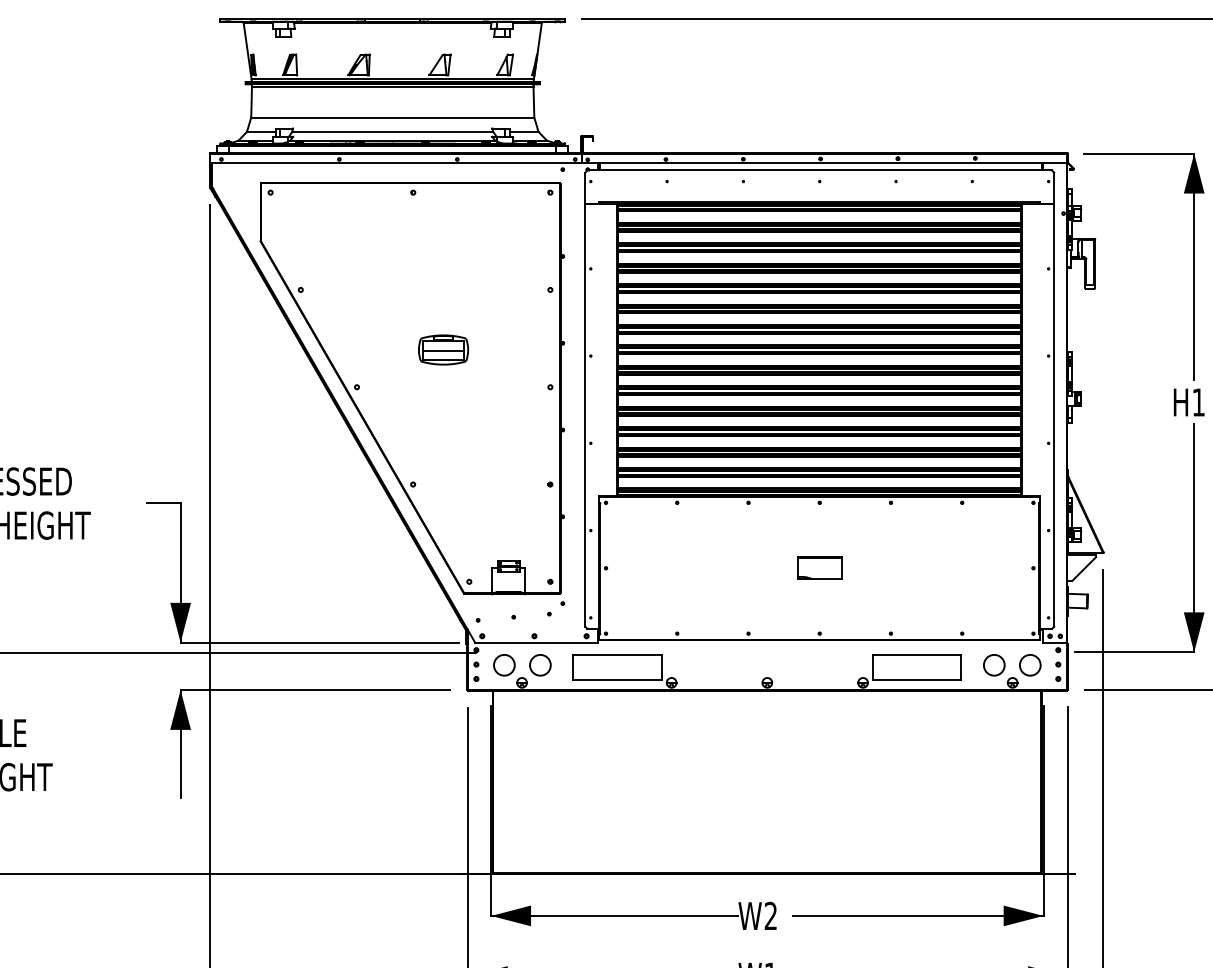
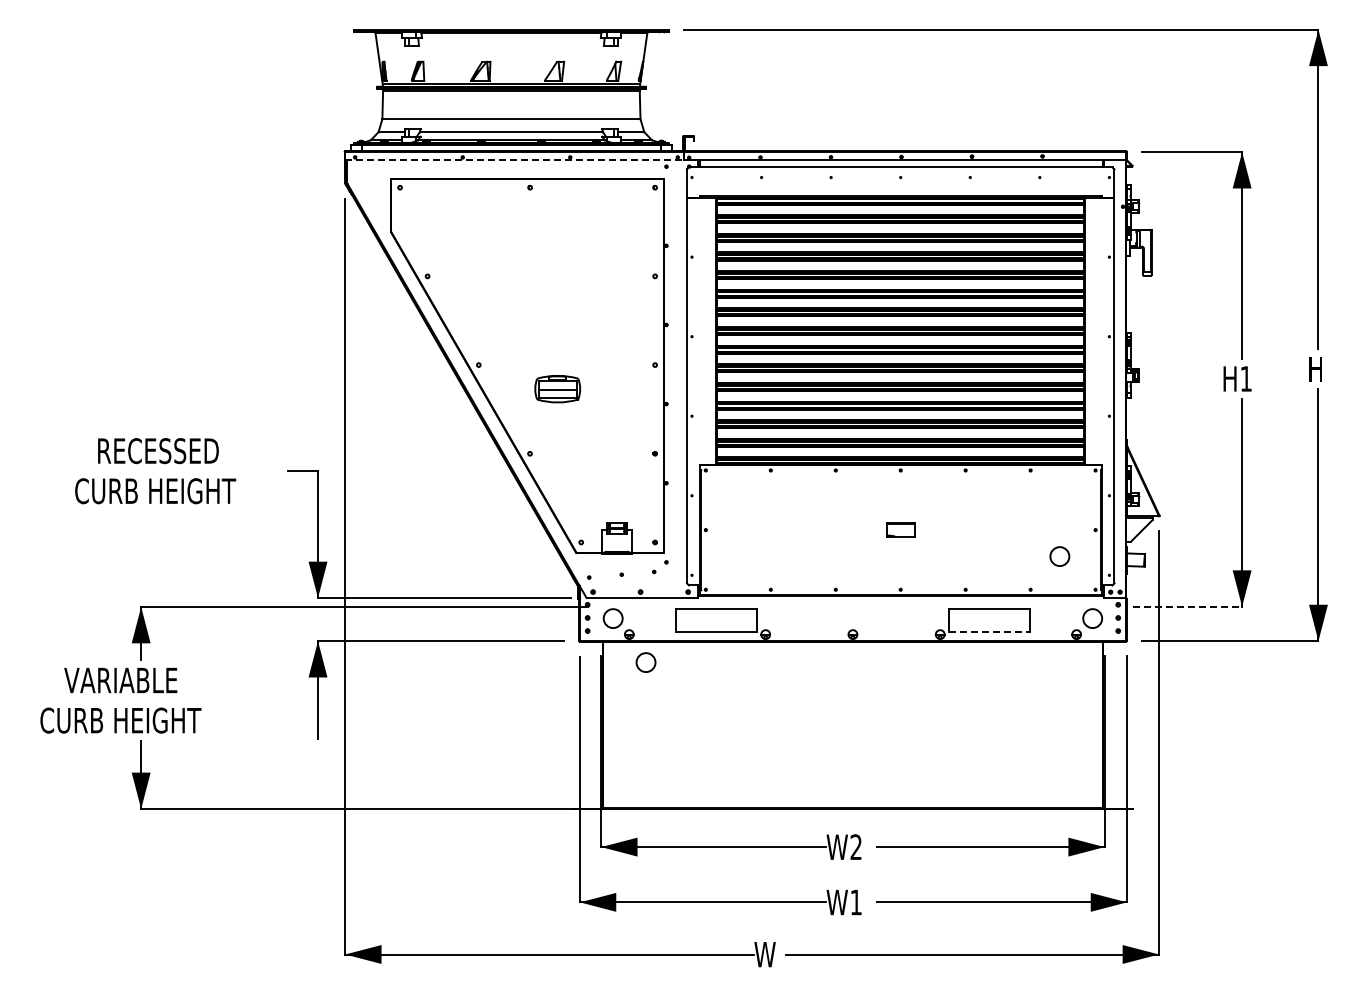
line: (396, 162) -> (514, 160), solid -> dashed
part: (443, 350) -> (557, 389), moved
part: (819, 567) -> (900, 529), size x0.7
line: (1135, 652) -> (1188, 606), solid -> dashed
circle: (539, 665) -> (645, 662), moved
circle: (993, 665) -> (1059, 556), moved
line: (917, 680) -> (989, 632), solid -> dashed

